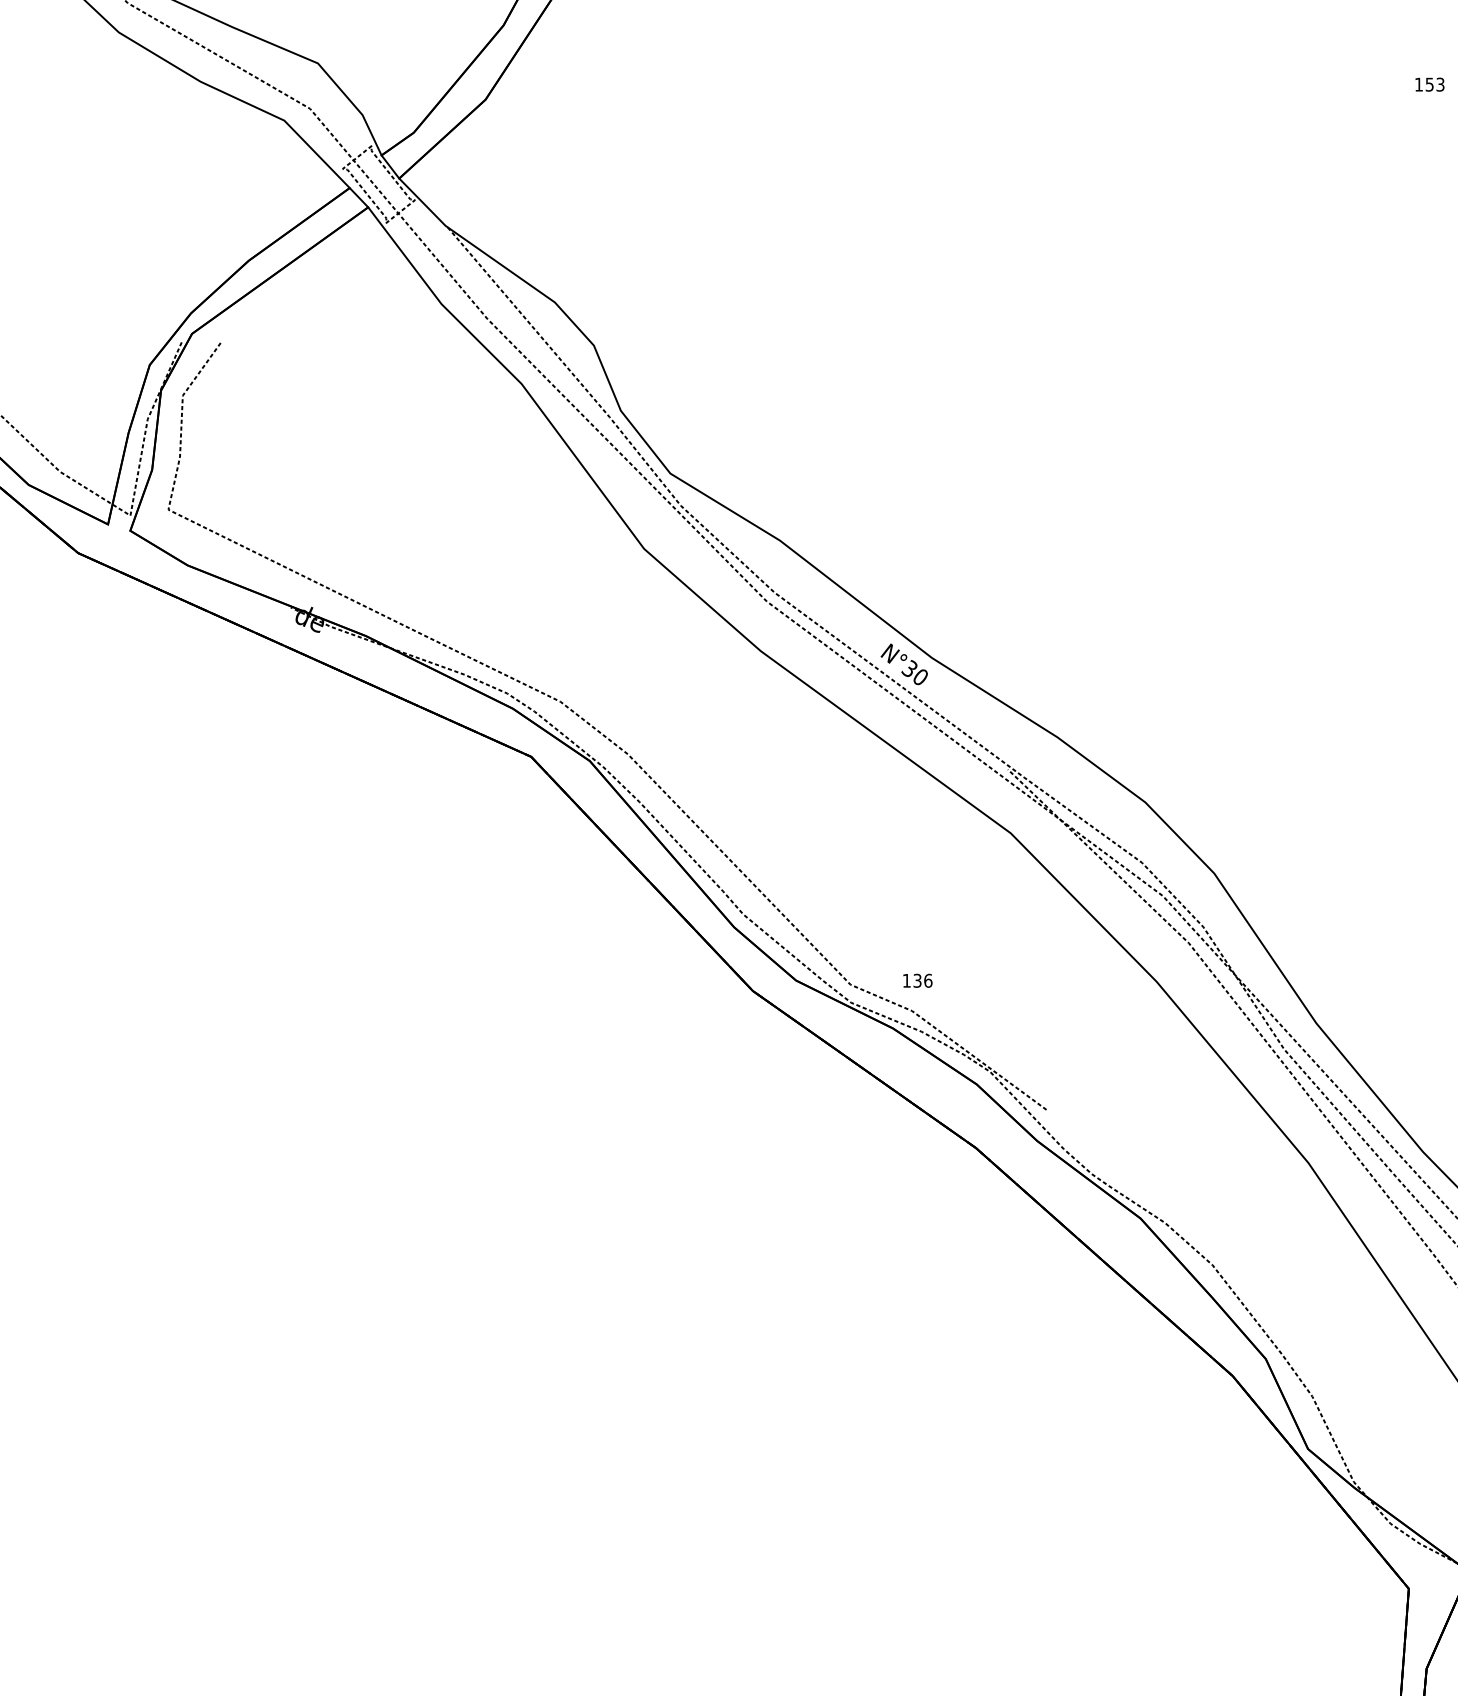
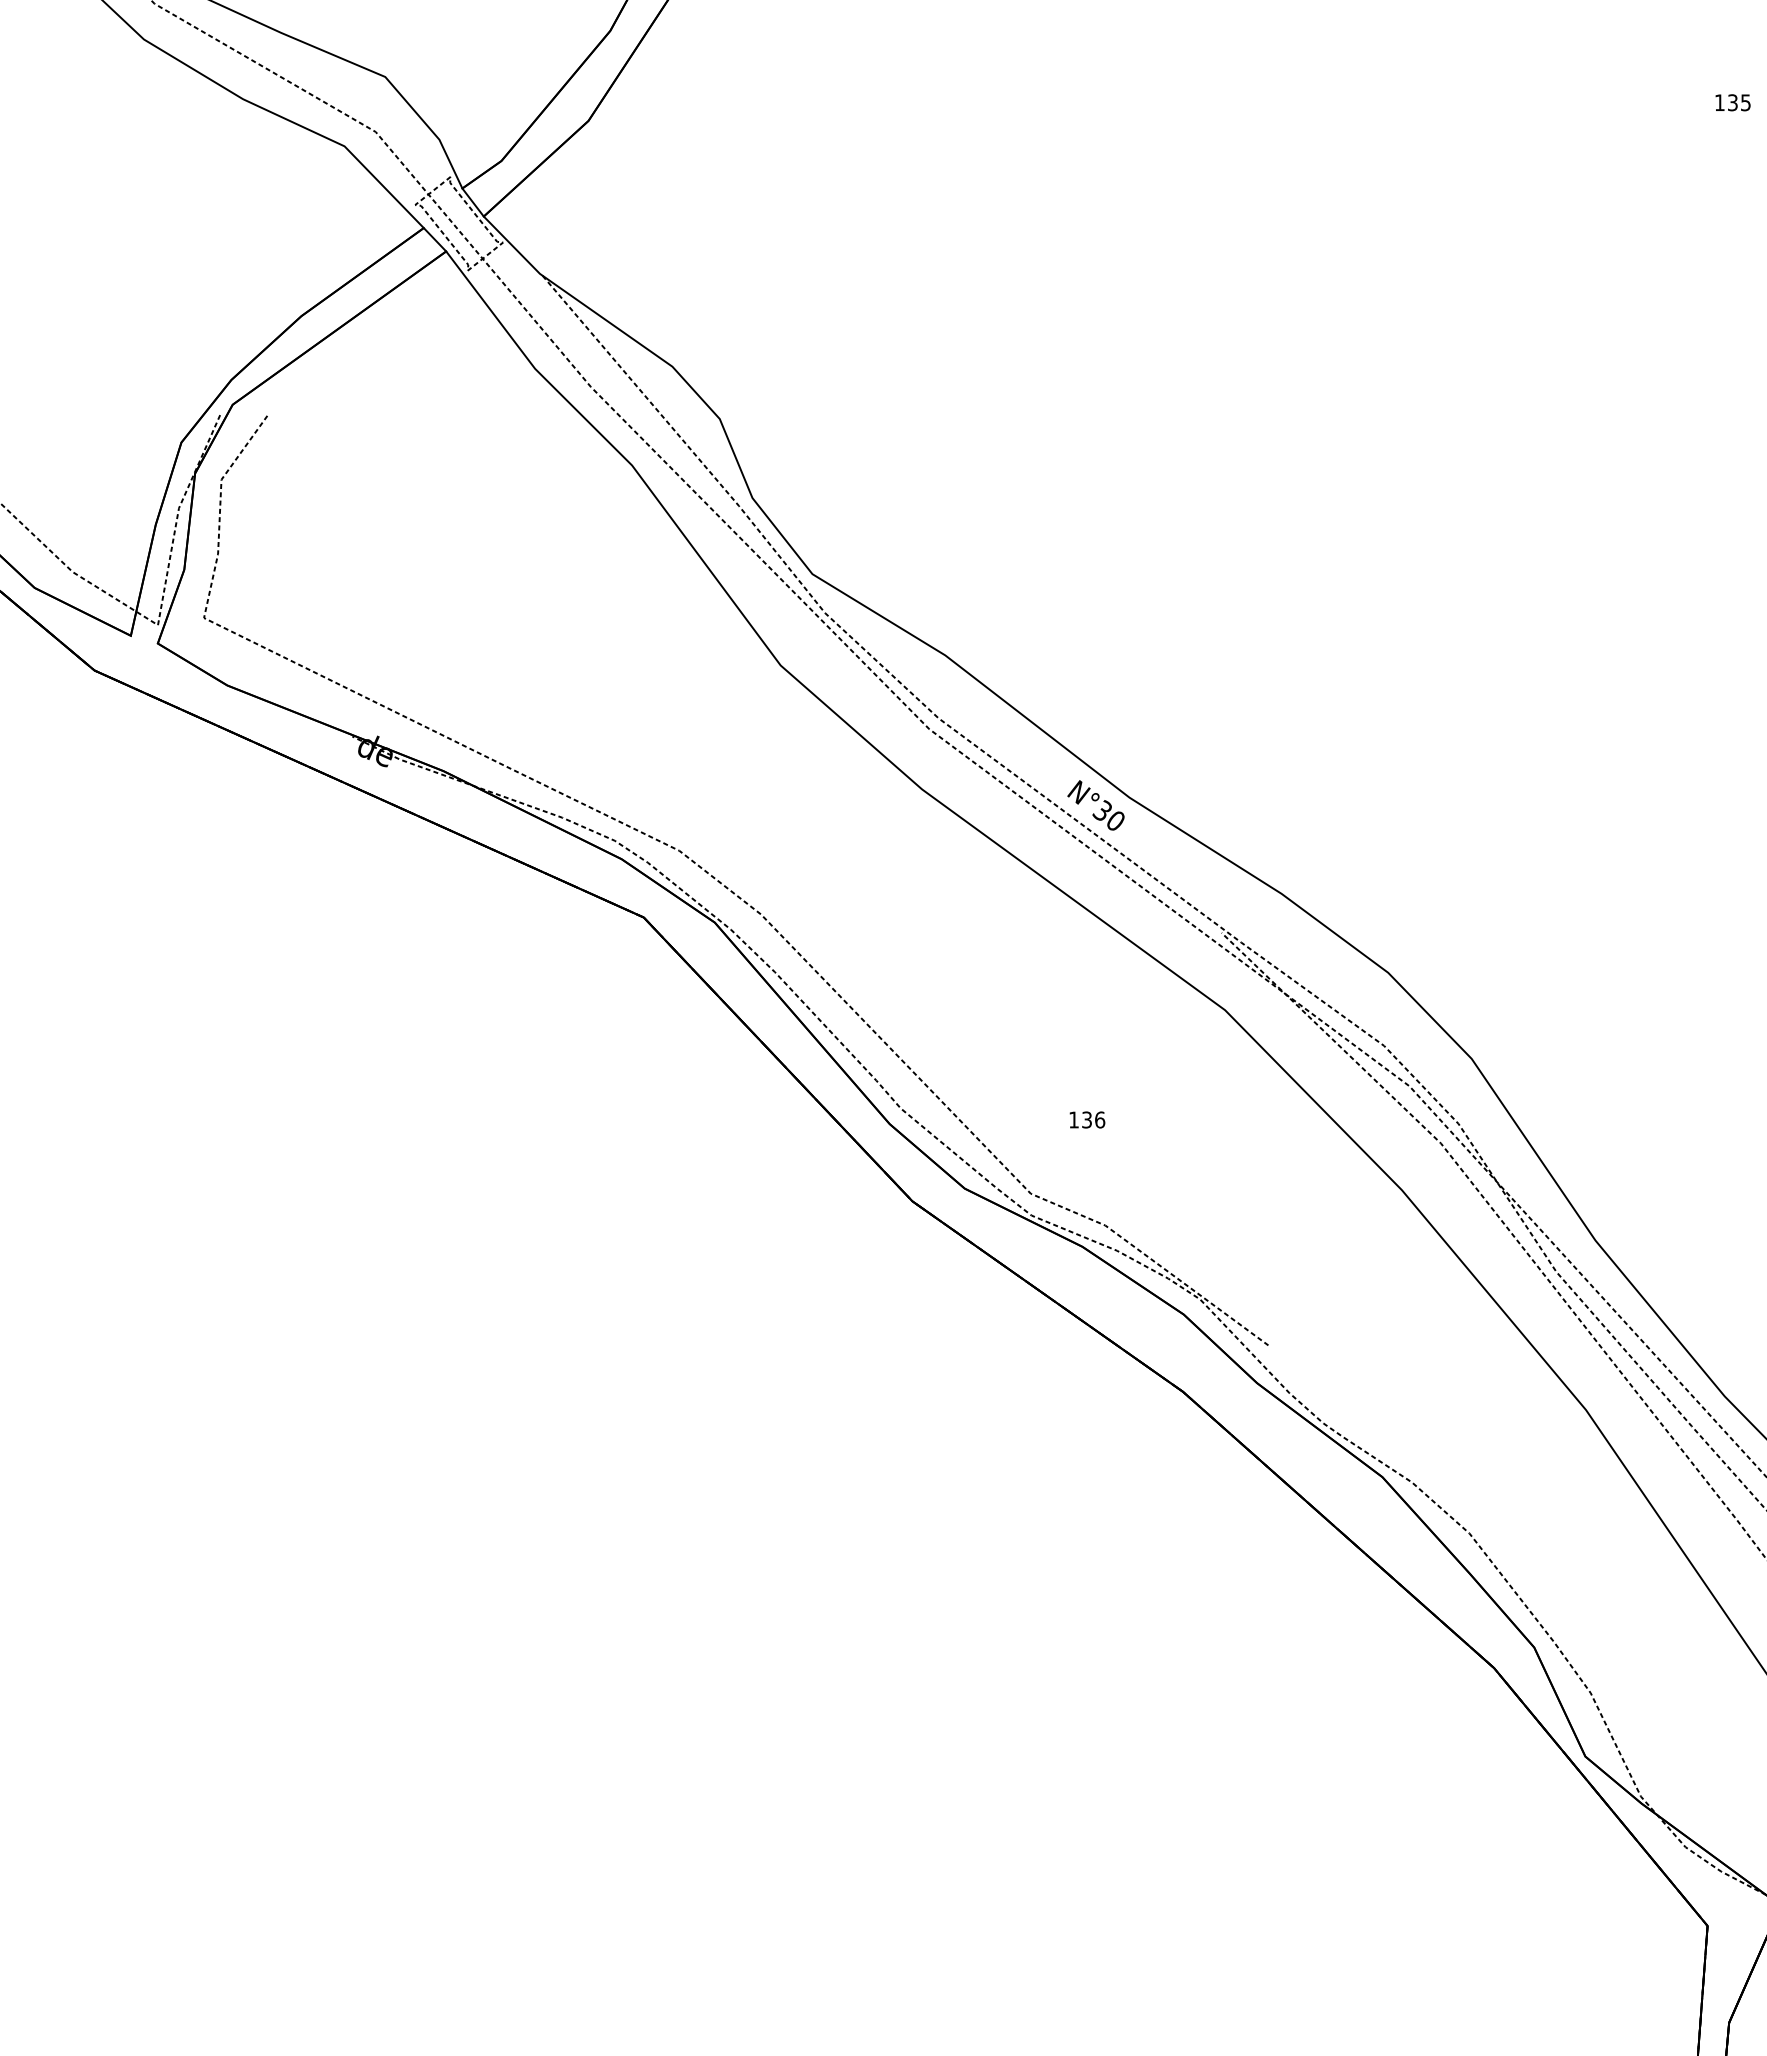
text: (1435, 84) -> (1739, 102), 153 -> 135
text: (917, 980) -> (1087, 1119), moved

